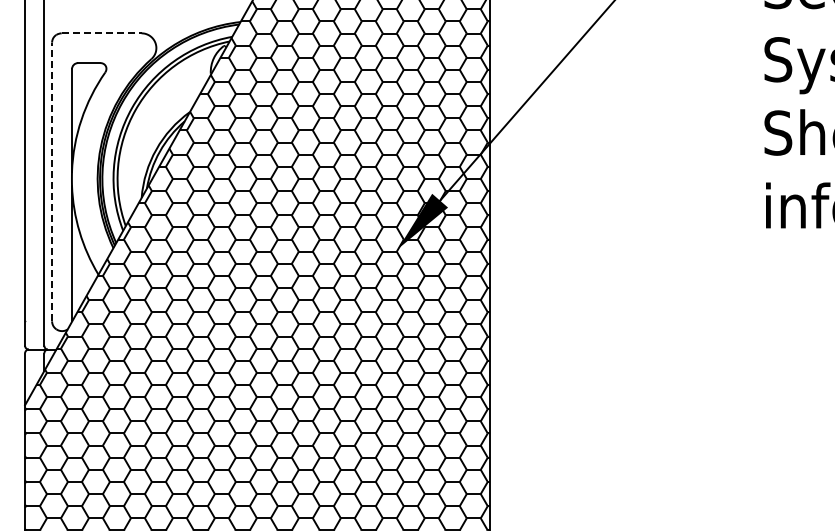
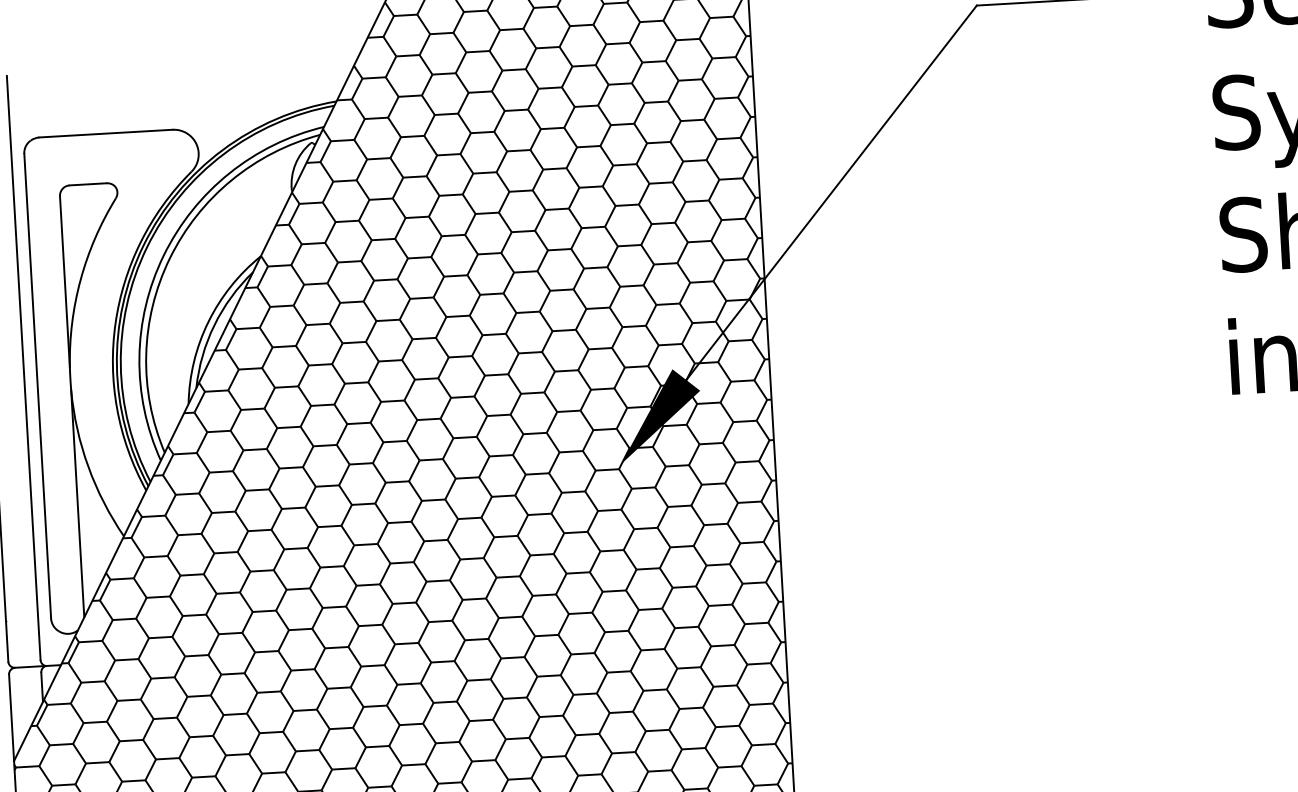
line: (101, 33) -> (105, 133), dashed -> solid
line: (52, 181) -> (38, 385), dashed -> solid

